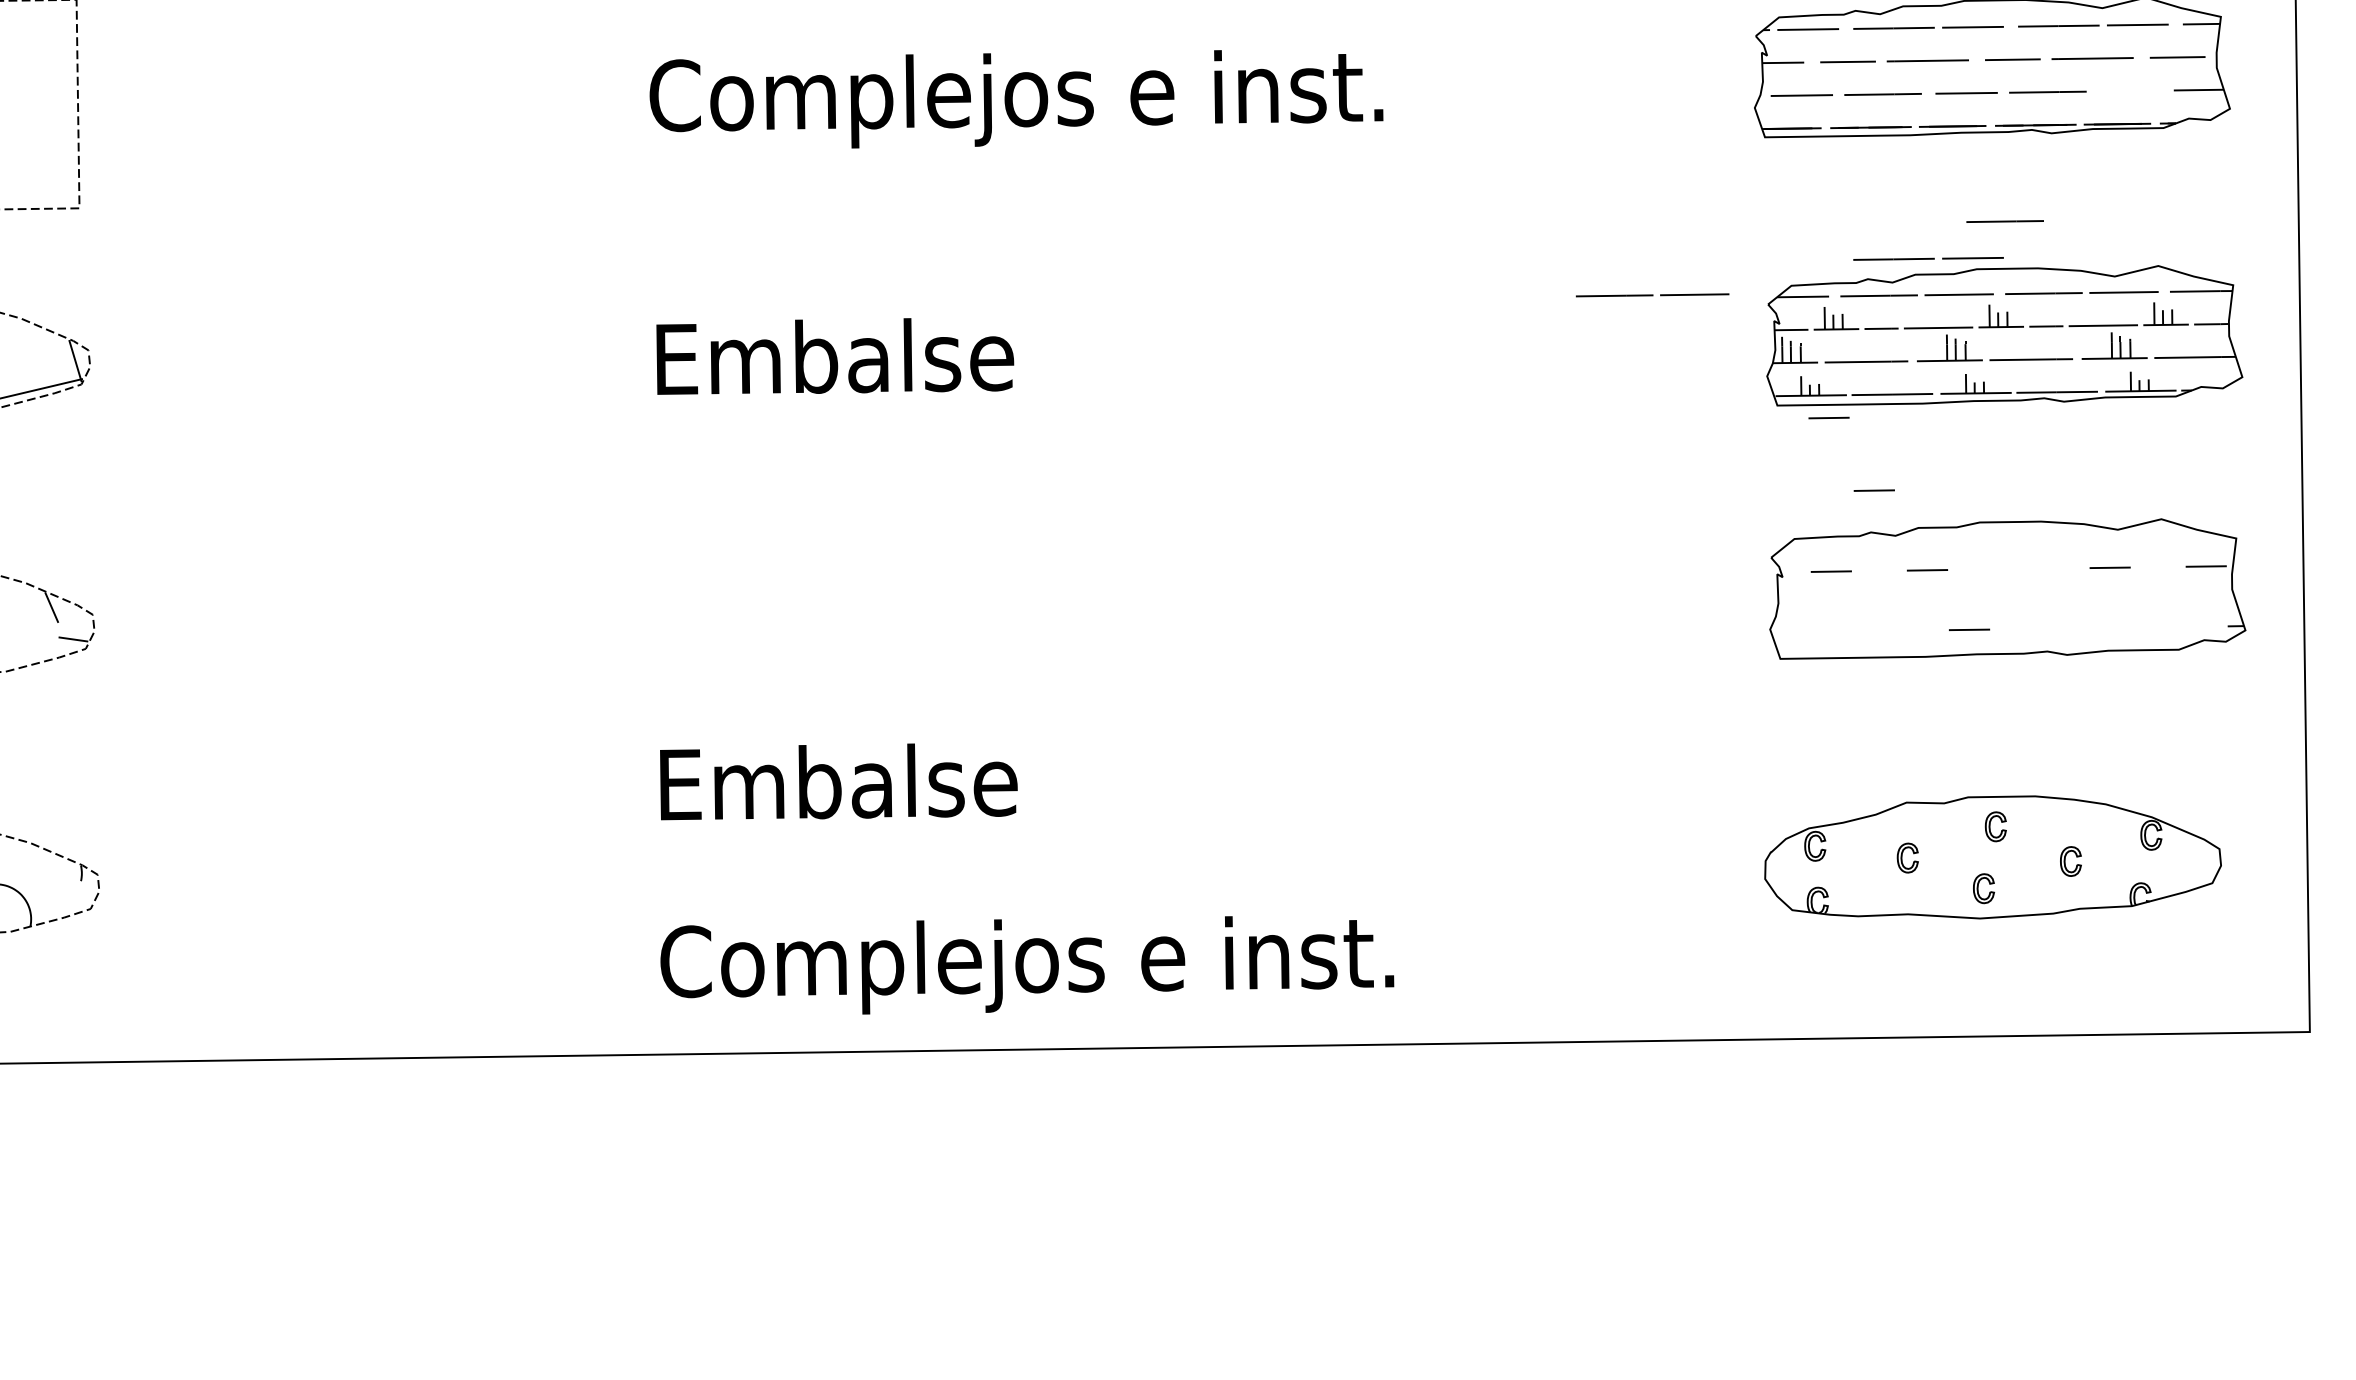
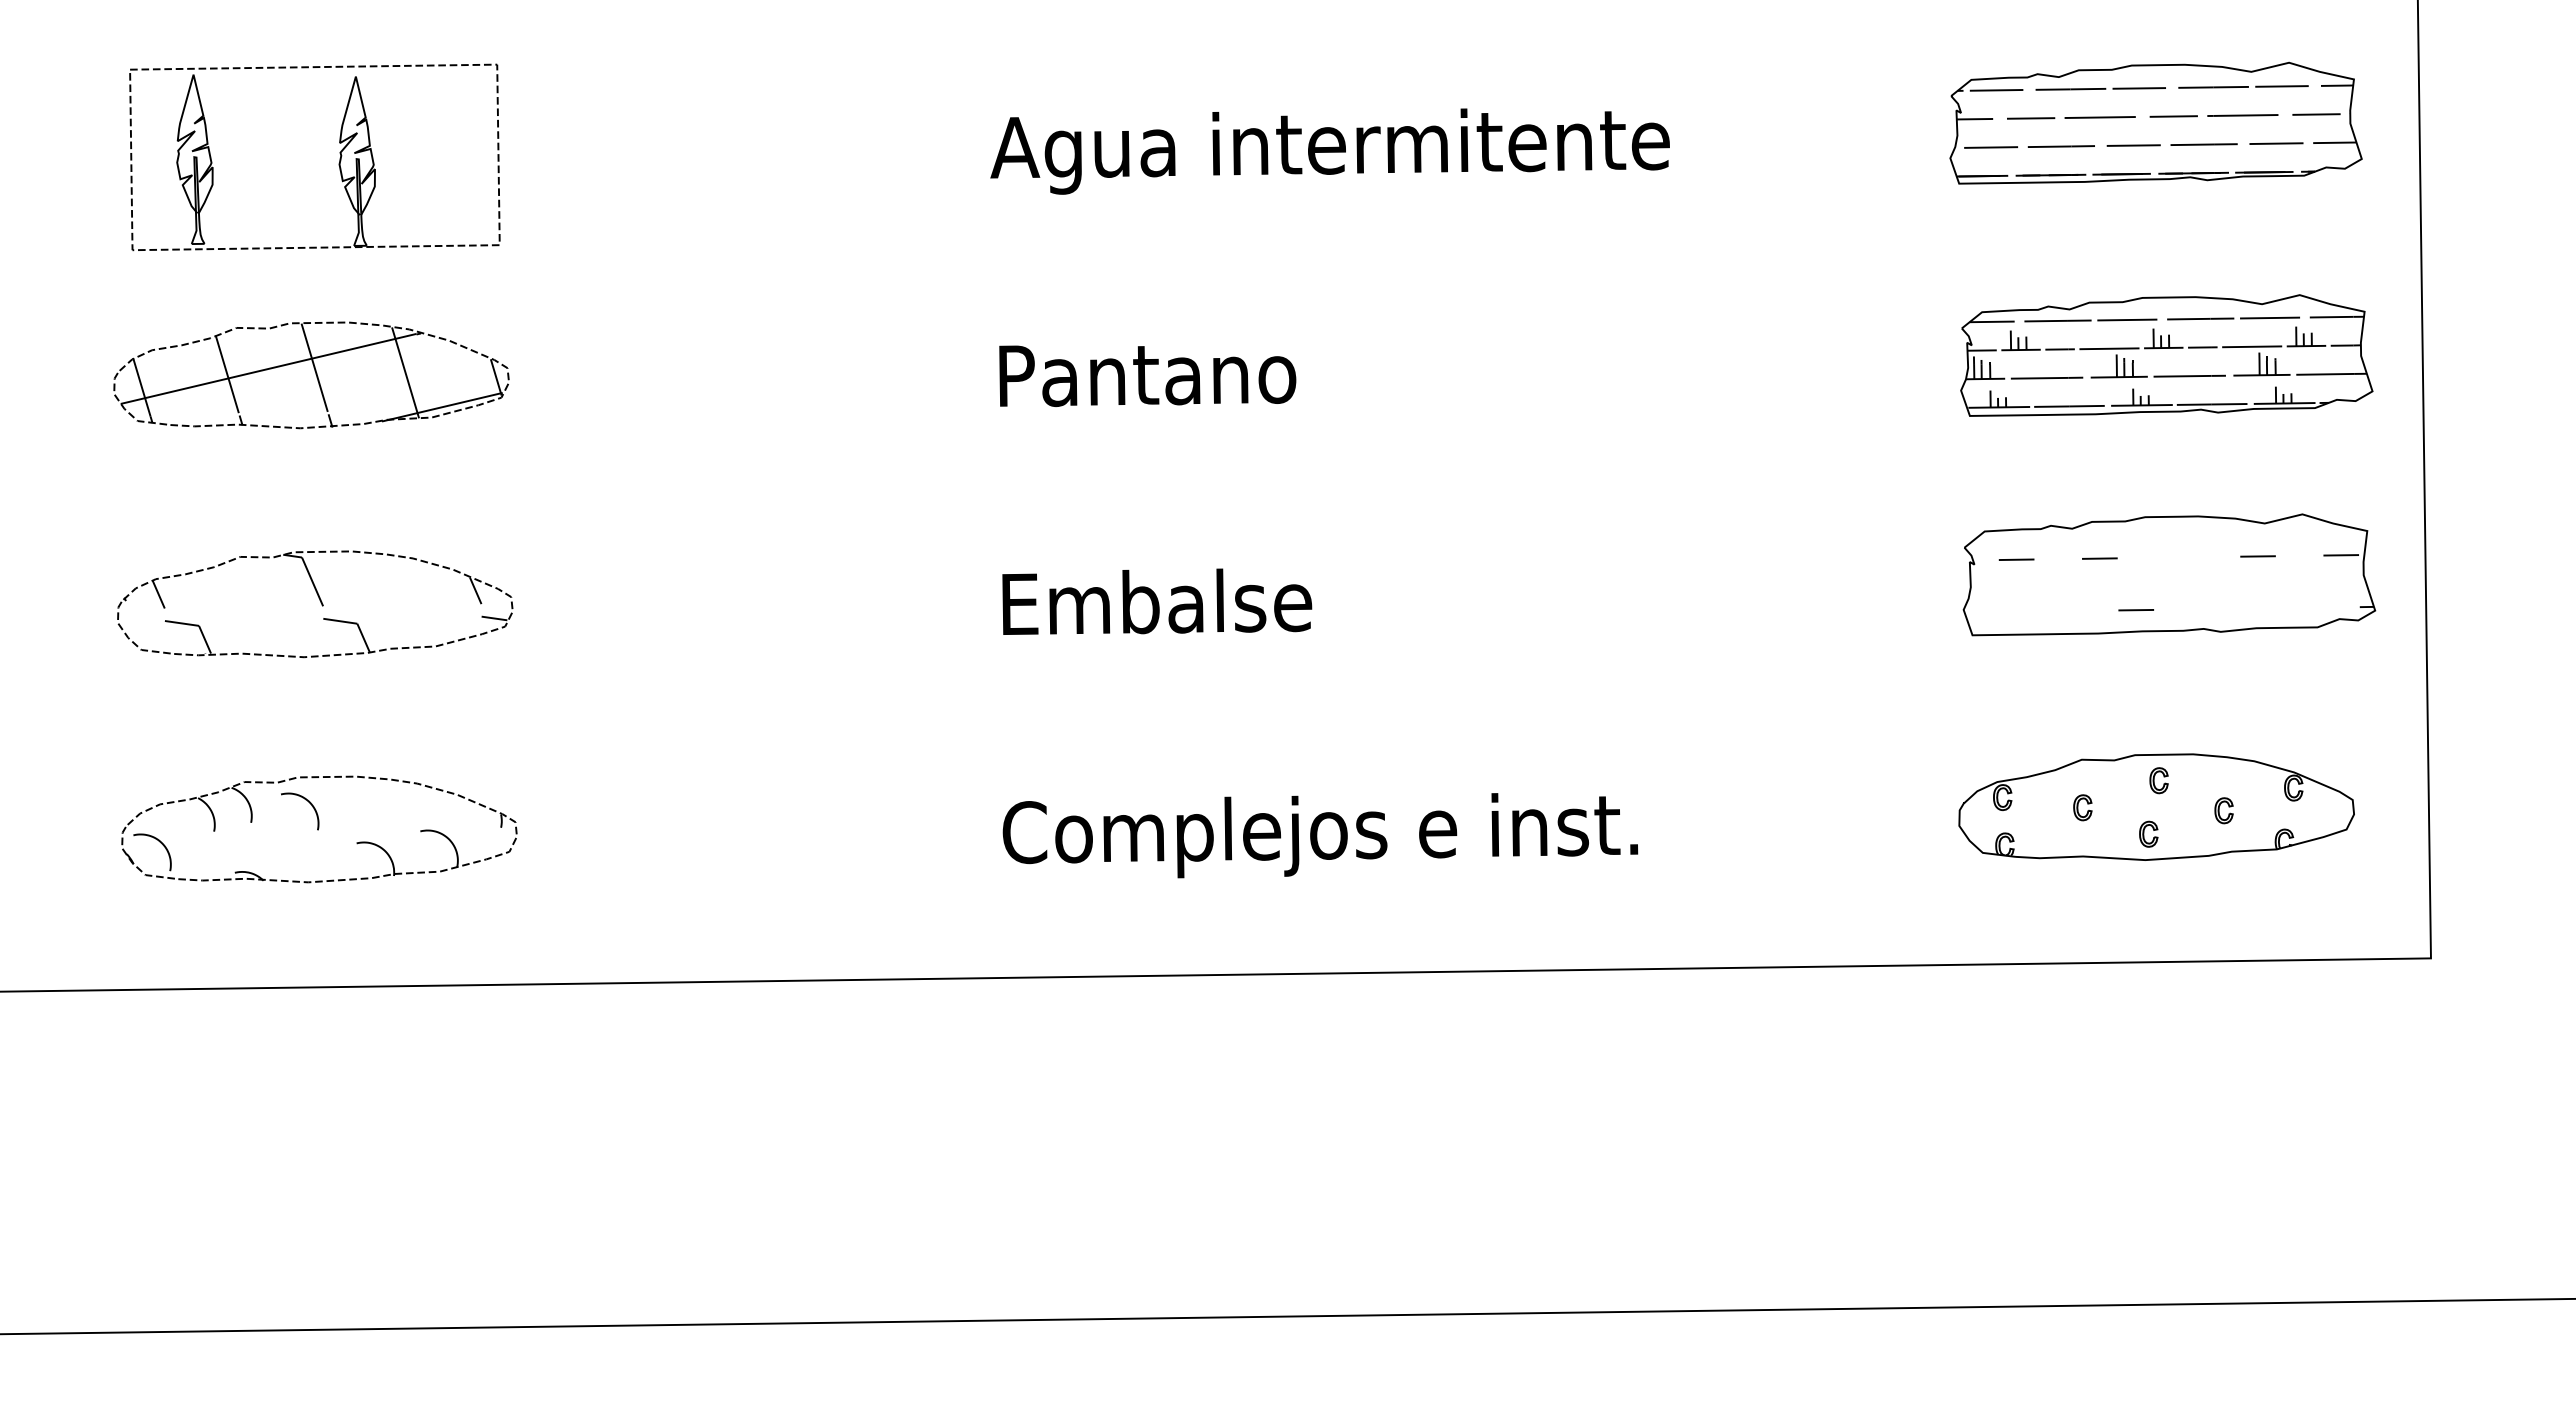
line: (2131, 90) -> (2276, 143), added
text: (1037, 100) -> (1329, 151), Complejos e inst. -> Agua intermitente
line: (2004, 221) -> (2166, 256), removed
line: (1928, 258) -> (2100, 288), removed
line: (1652, 295) -> (1861, 320), removed
text: (839, 356) -> (1157, 373), Embalse -> Pantano
line: (1828, 417) -> (2014, 426), removed
line: (1873, 490) -> (2053, 489), removed
text: (839, 781) -> (1157, 601), moved
text: (1027, 965) -> (1320, 835), moved

